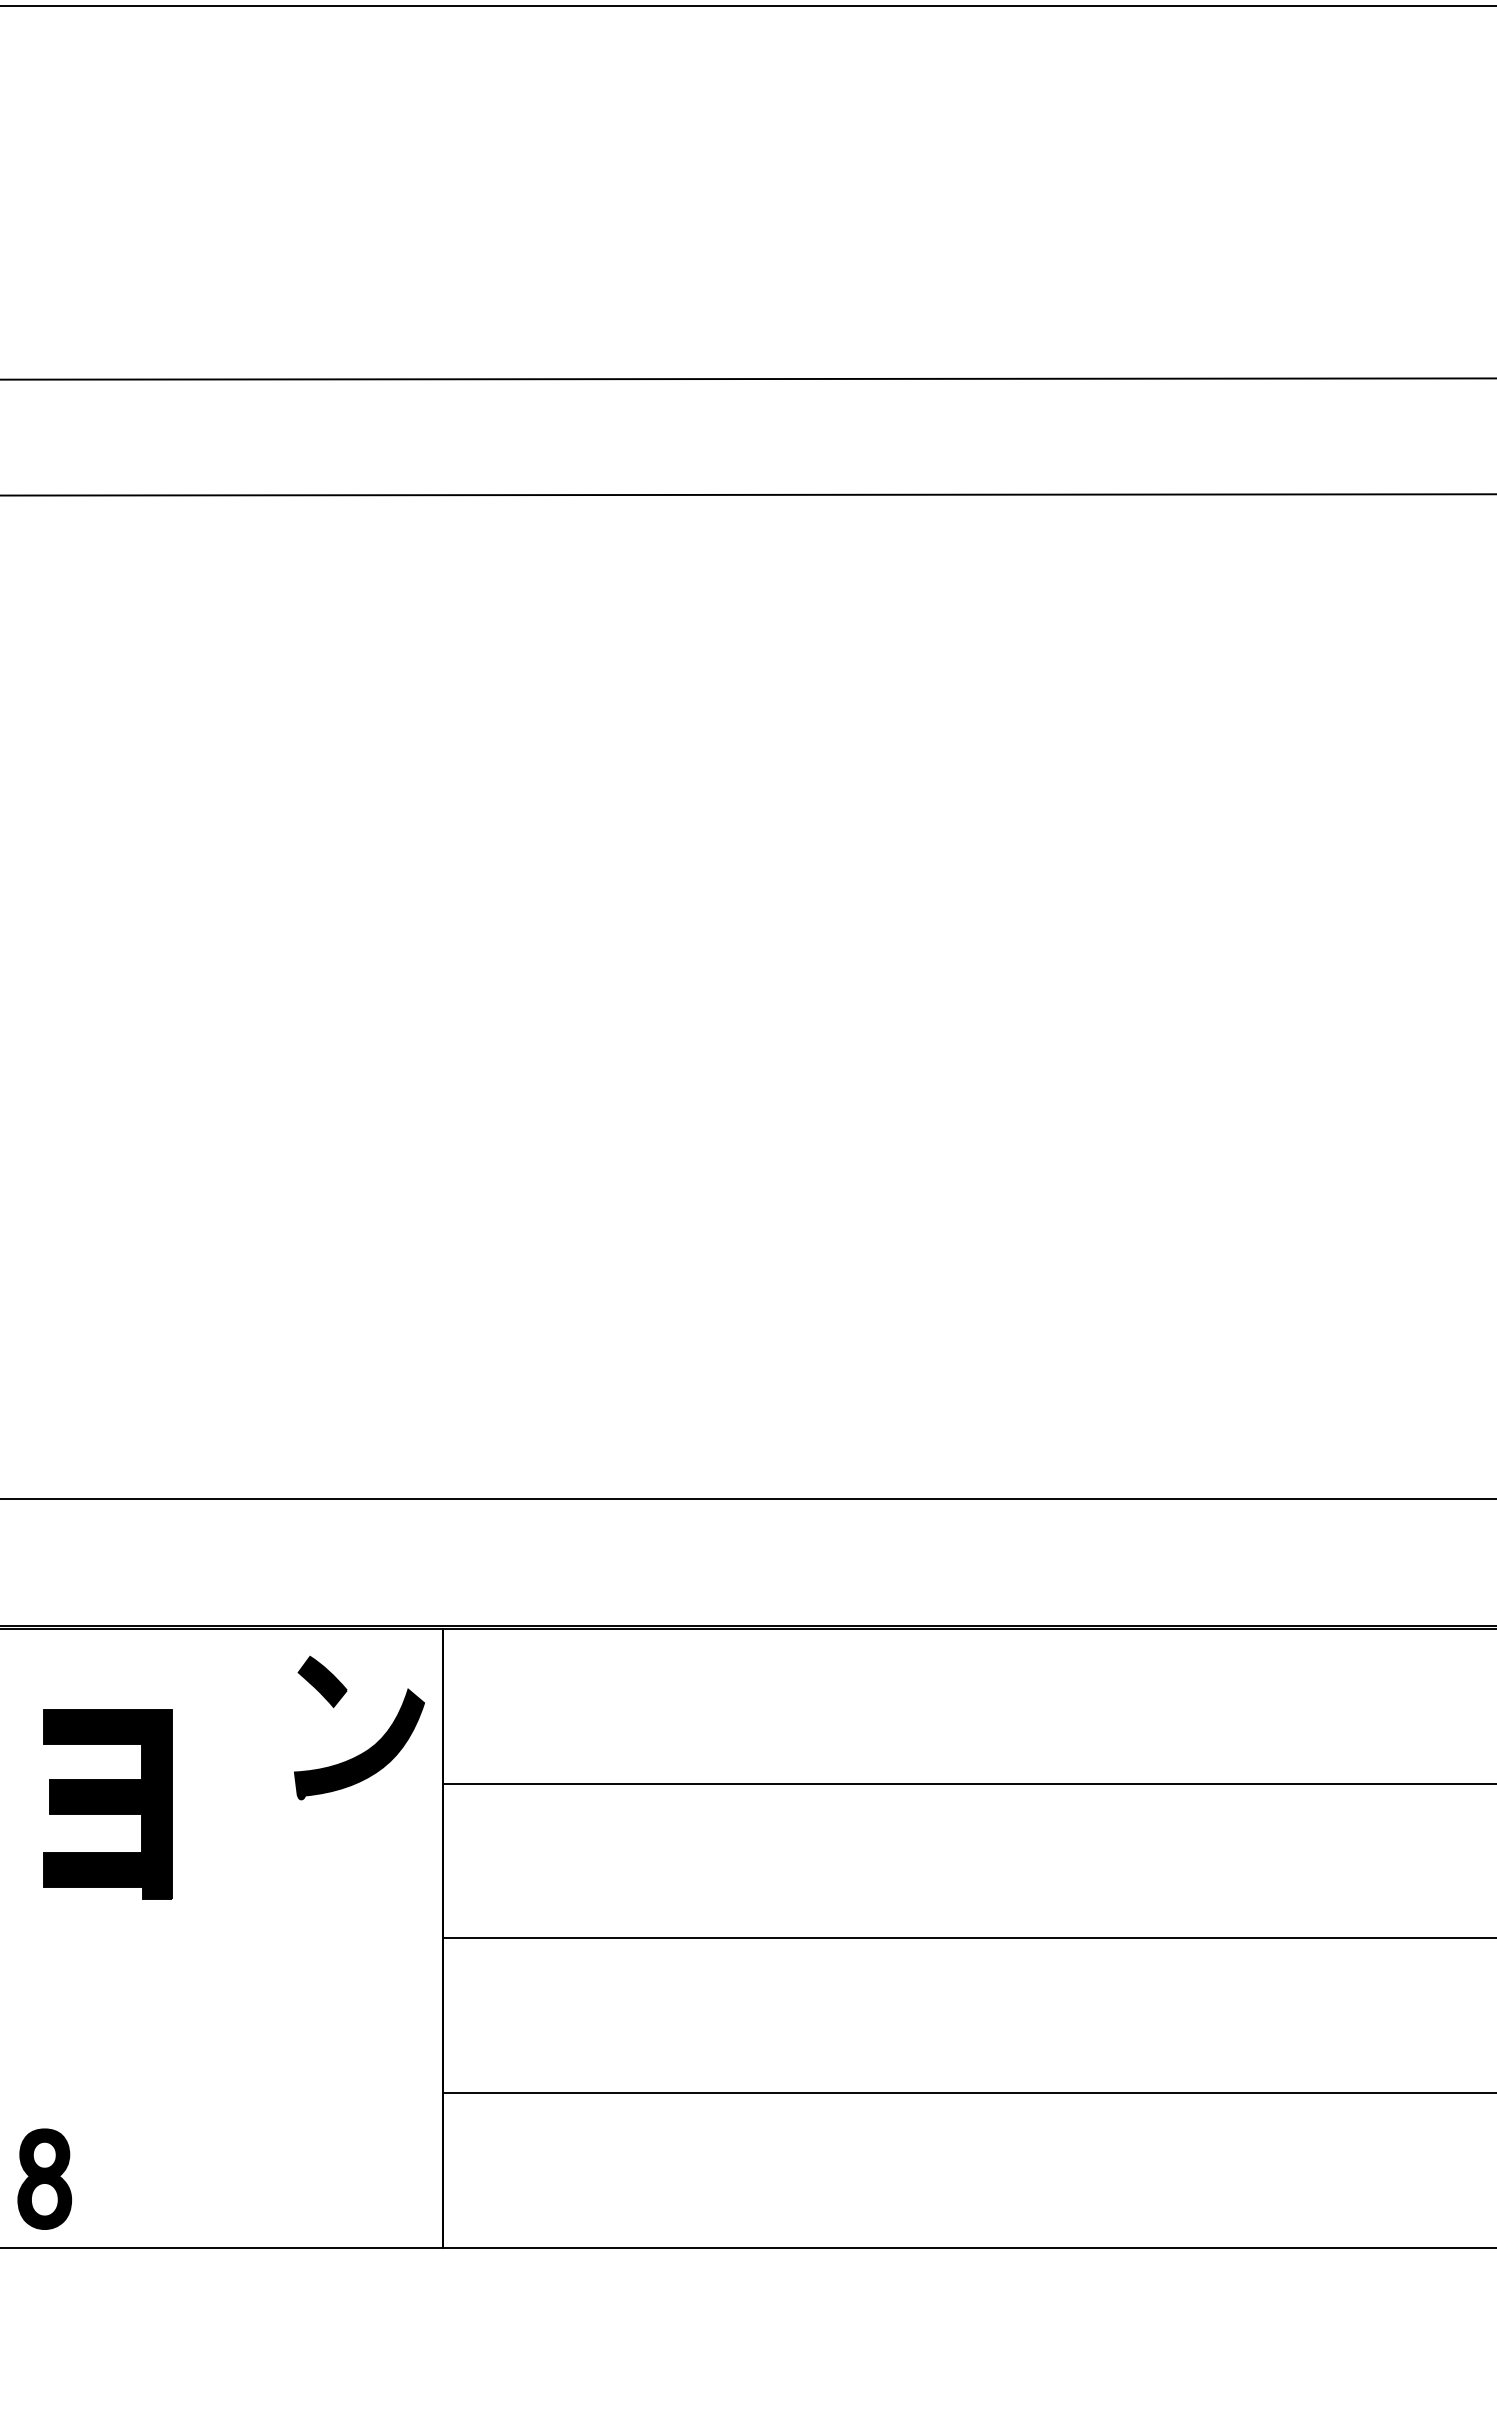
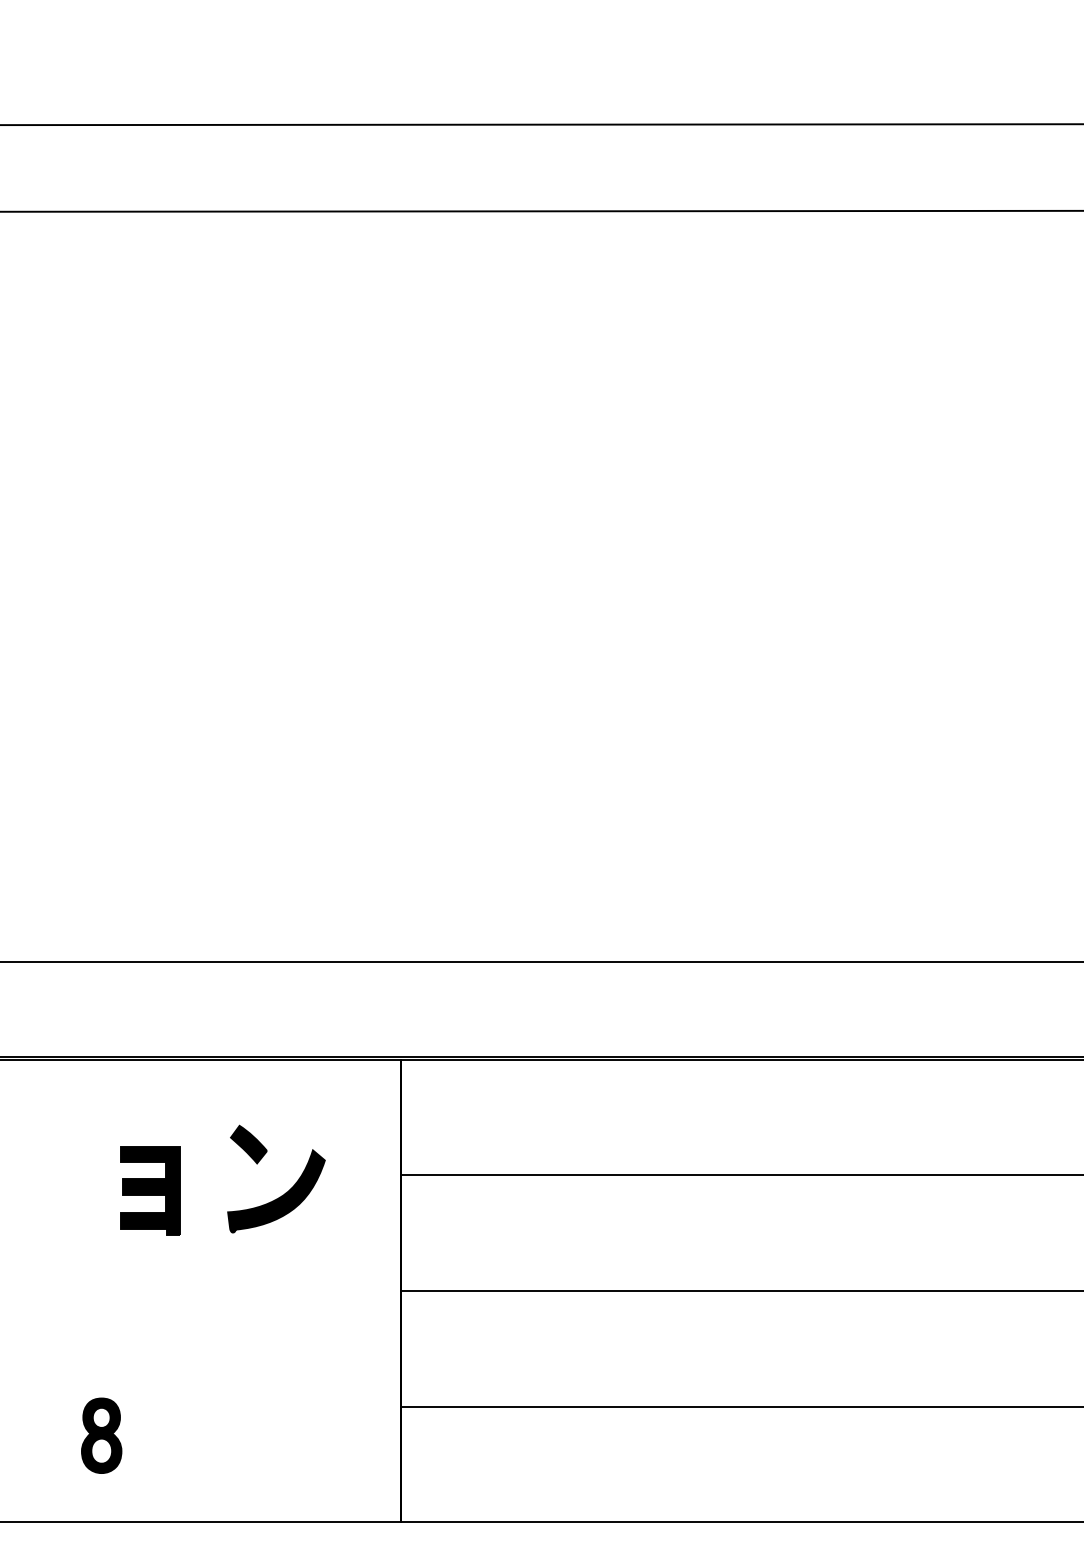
part: (371, 1746) -> (285, 1192), moved
part: (107, 1803) -> (150, 1189), size x0.62
part: (44, 2178) -> (101, 1435), moved

